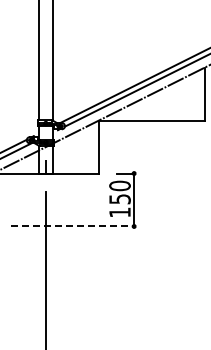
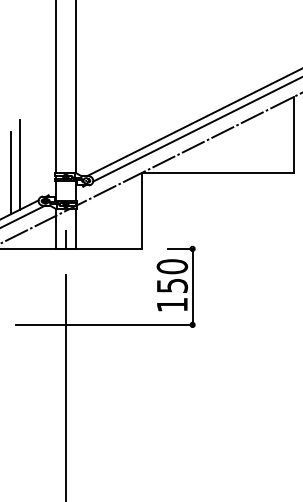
line: (13, 114) -> (19, 164), added
line: (7, 120) -> (10, 172), added
line: (72, 226) -> (104, 324), dashed -> solid

